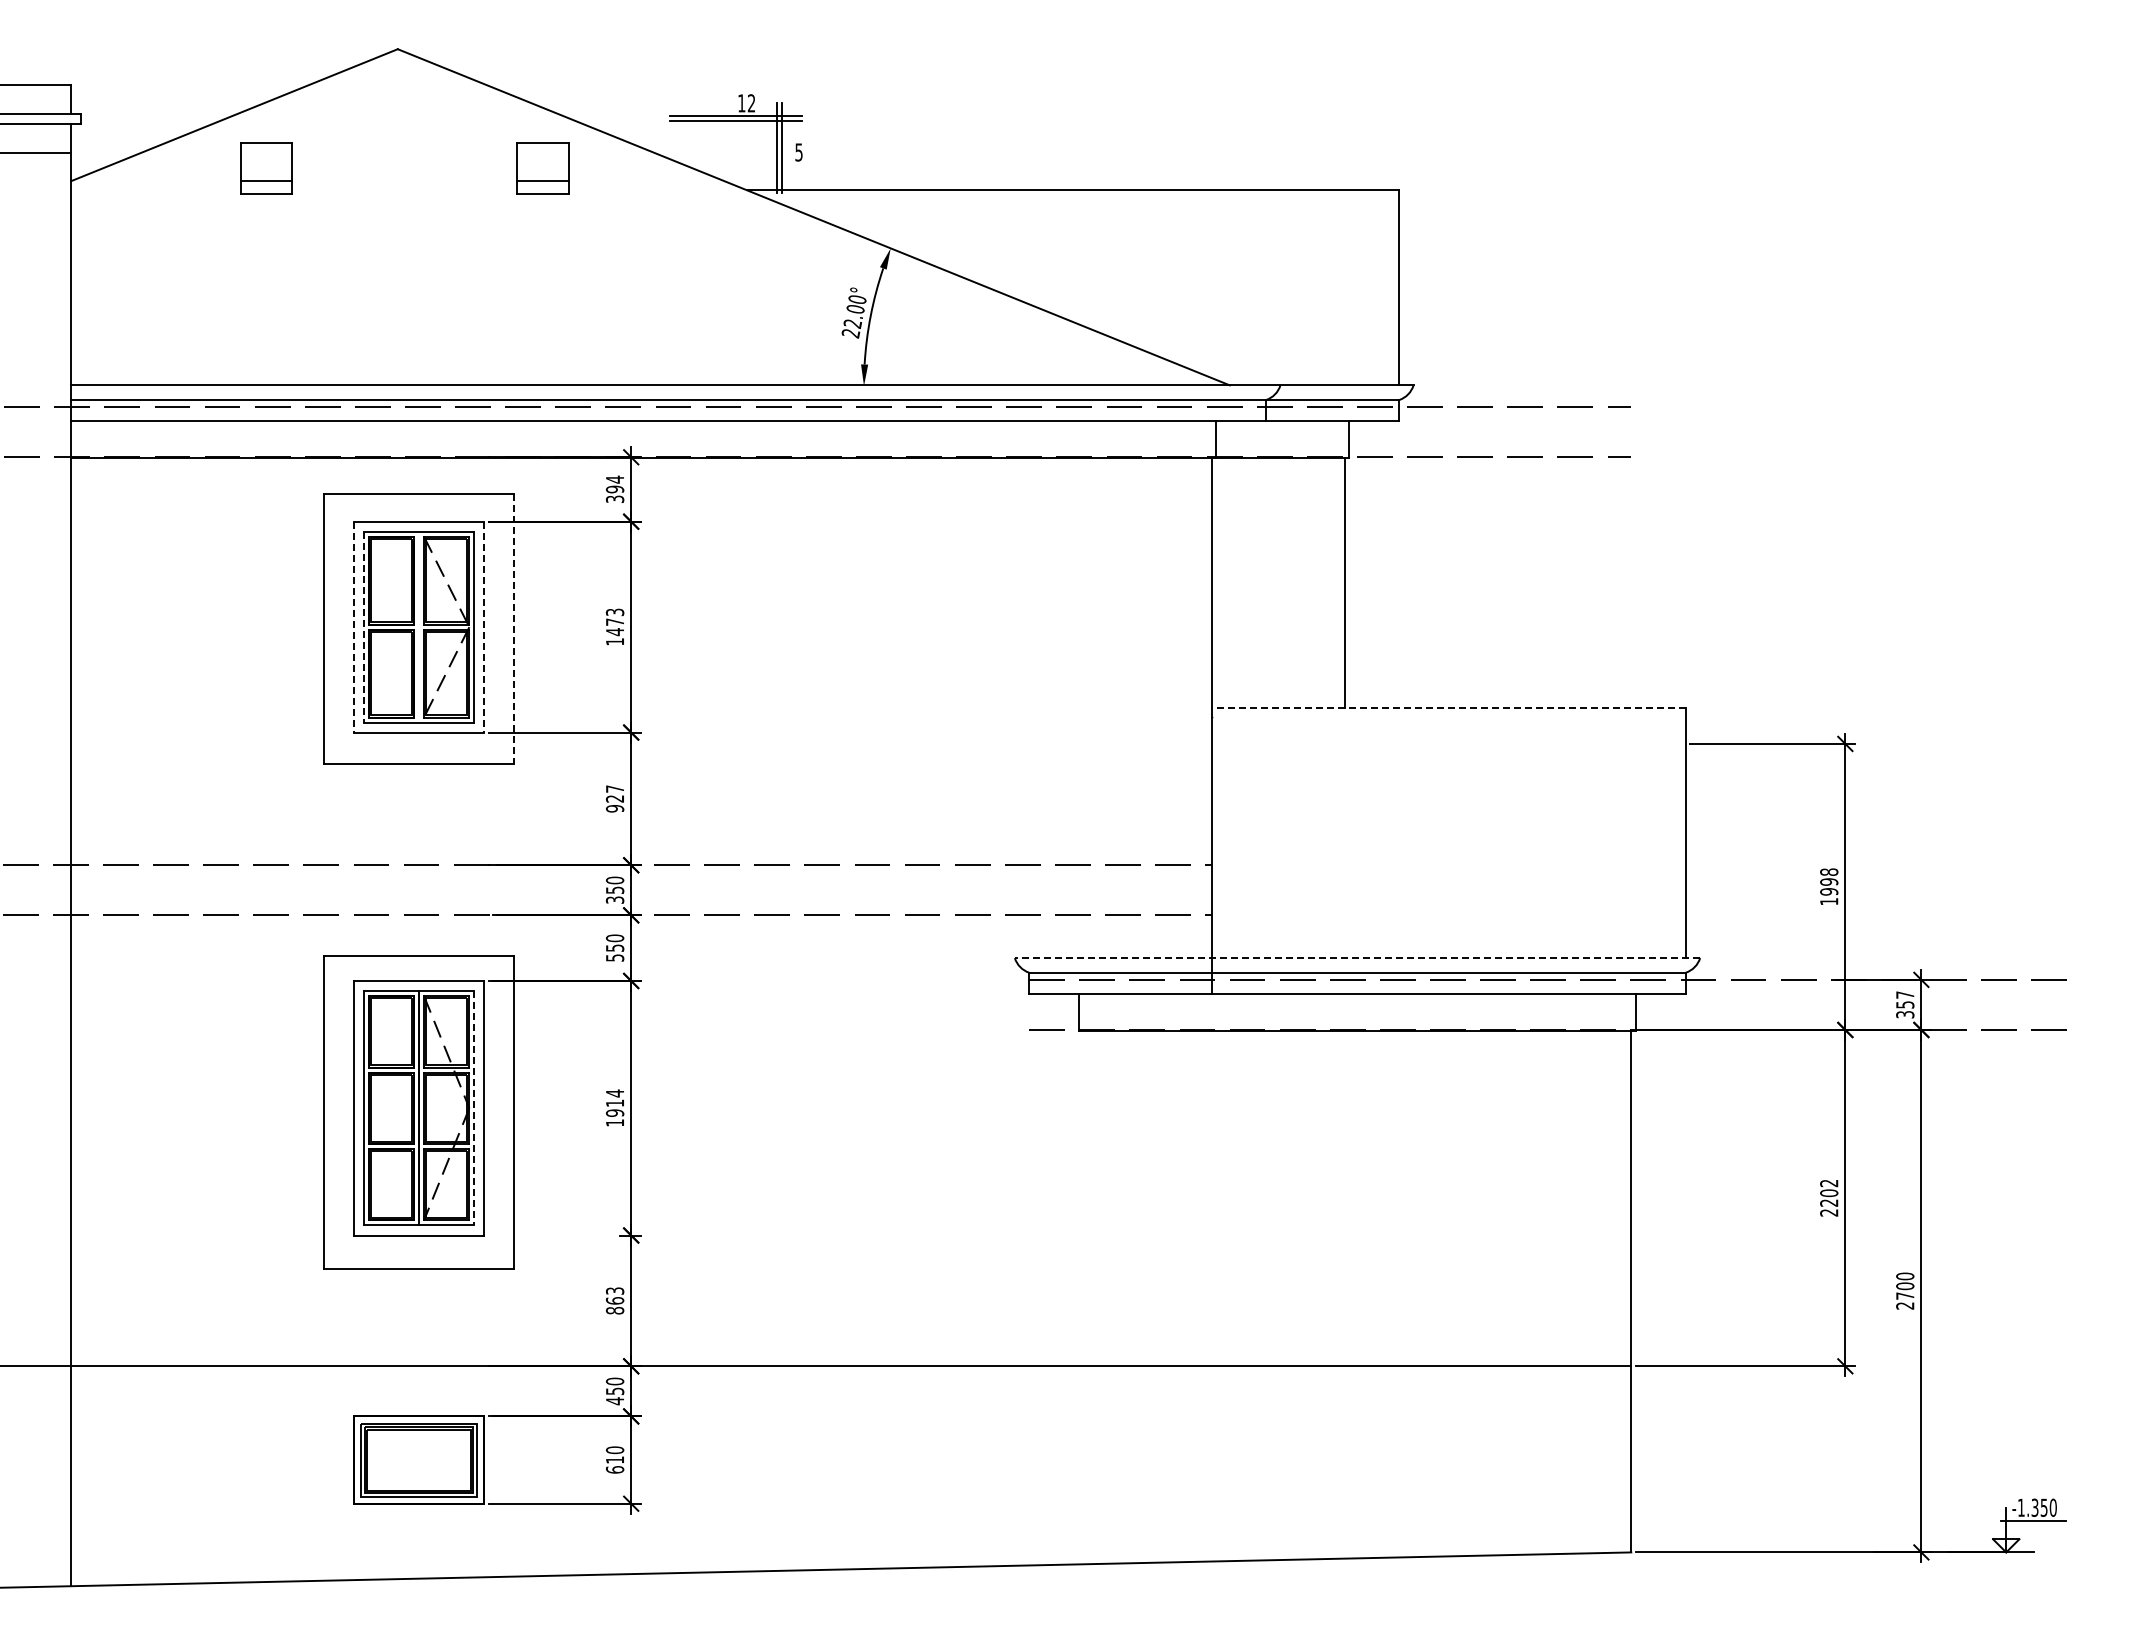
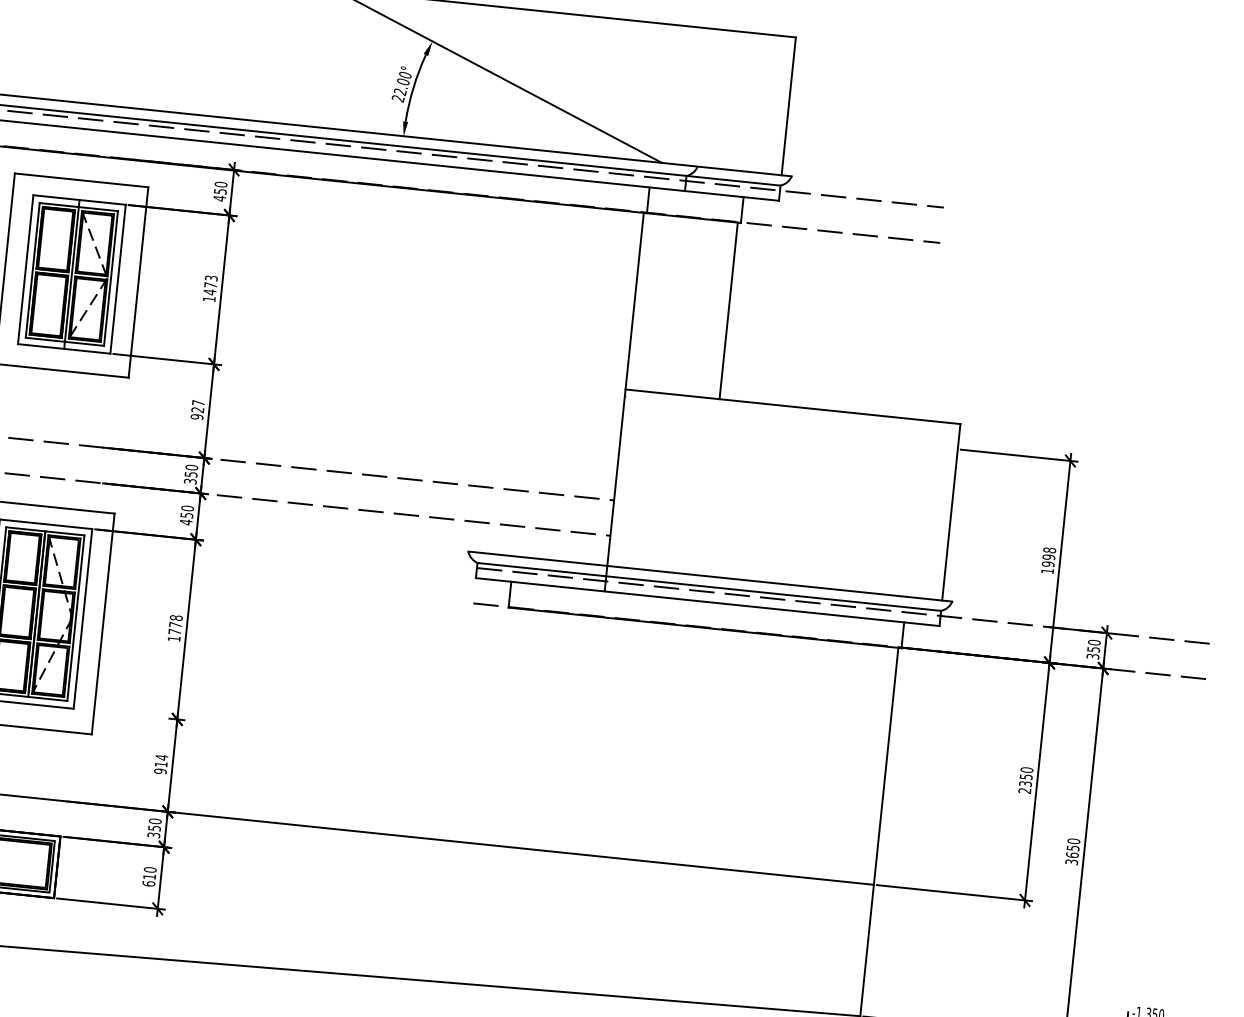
text: (614, 489) -> (219, 191), 394 -> 450
line: (418, 626) -> (71, 273), added
line: (353, 627) -> (25, 269), dashed -> solid
line: (363, 627) -> (32, 270), dashed -> solid
line: (484, 627) -> (118, 279), dashed -> solid
line: (513, 628) -> (138, 282), dashed -> solid
line: (1448, 708) -> (792, 407), dashed -> solid
text: (615, 958) -> (186, 522), 550 -> 450
line: (1357, 958) -> (710, 576), dashed -> solid
text: (1905, 994) -> (1094, 642), 357 -> 350
text: (614, 1102) -> (175, 624), 1914 -> 1778
line: (474, 1108) -> (75, 618), dashed -> solid
text: (1829, 1192) -> (1026, 776), 2202 -> 2350
text: (1905, 1295) -> (1072, 854), 2700 -> 3650
text: (614, 1300) -> (160, 764), 863 -> 914
text: (614, 1401) -> (153, 835), 450 -> 350

